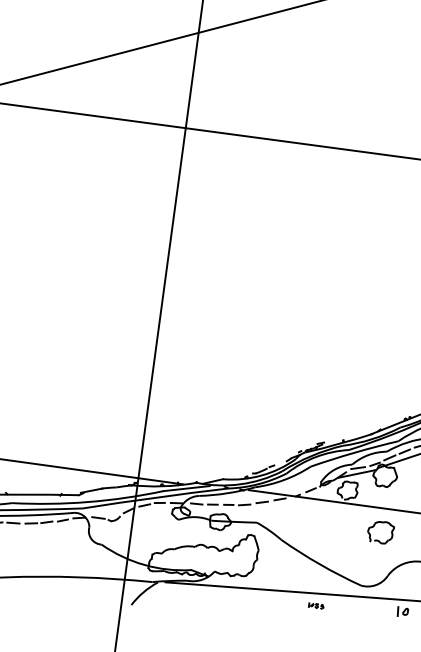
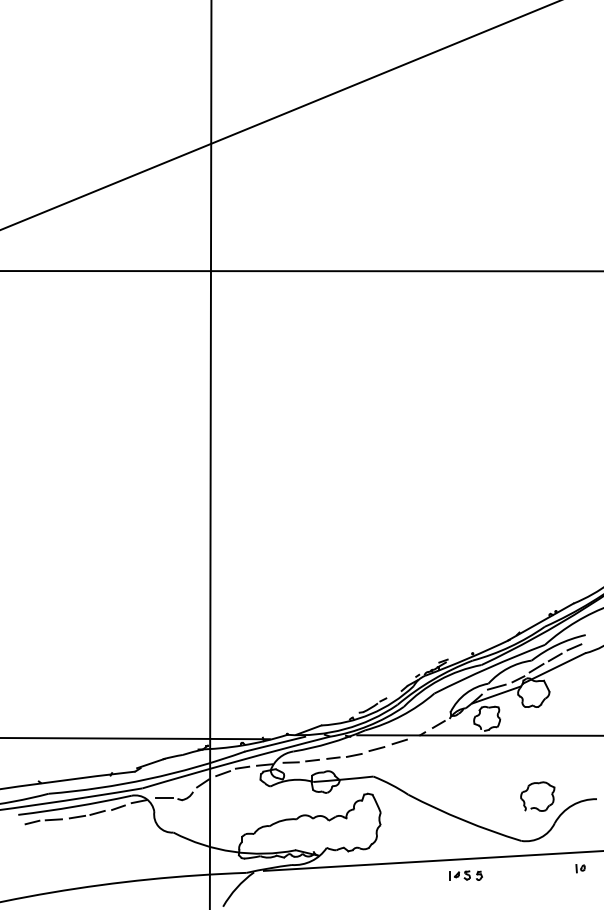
part: (378, 540) -> (536, 807), moved
part: (315, 605) -> (465, 875), size x1.67
part: (402, 612) -> (580, 868), size x0.62

